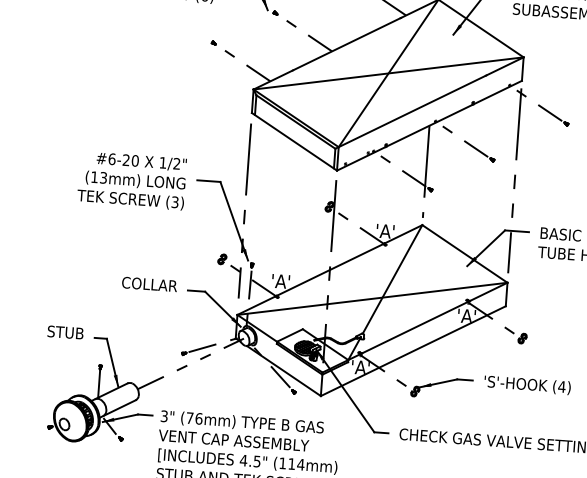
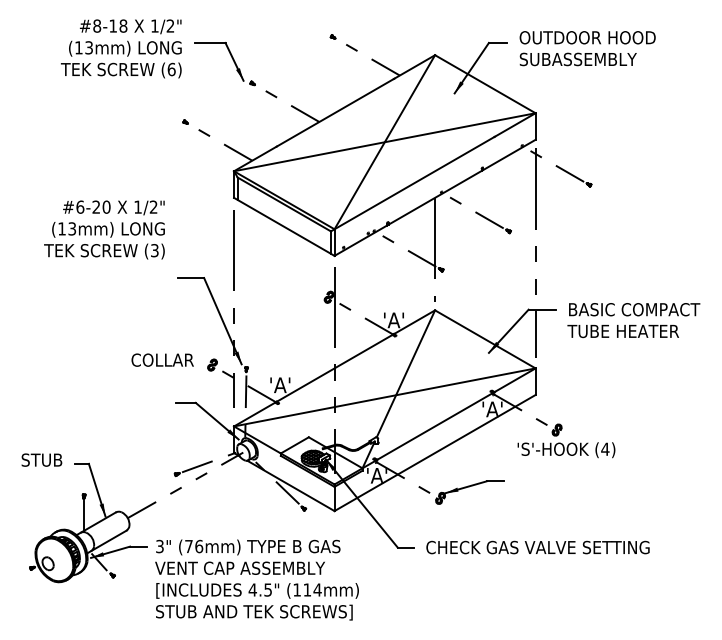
text: (132, 180) -> (104, 229), moved
text: (149, 283) -> (162, 359), moved
text: (527, 385) -> (566, 450), moved

